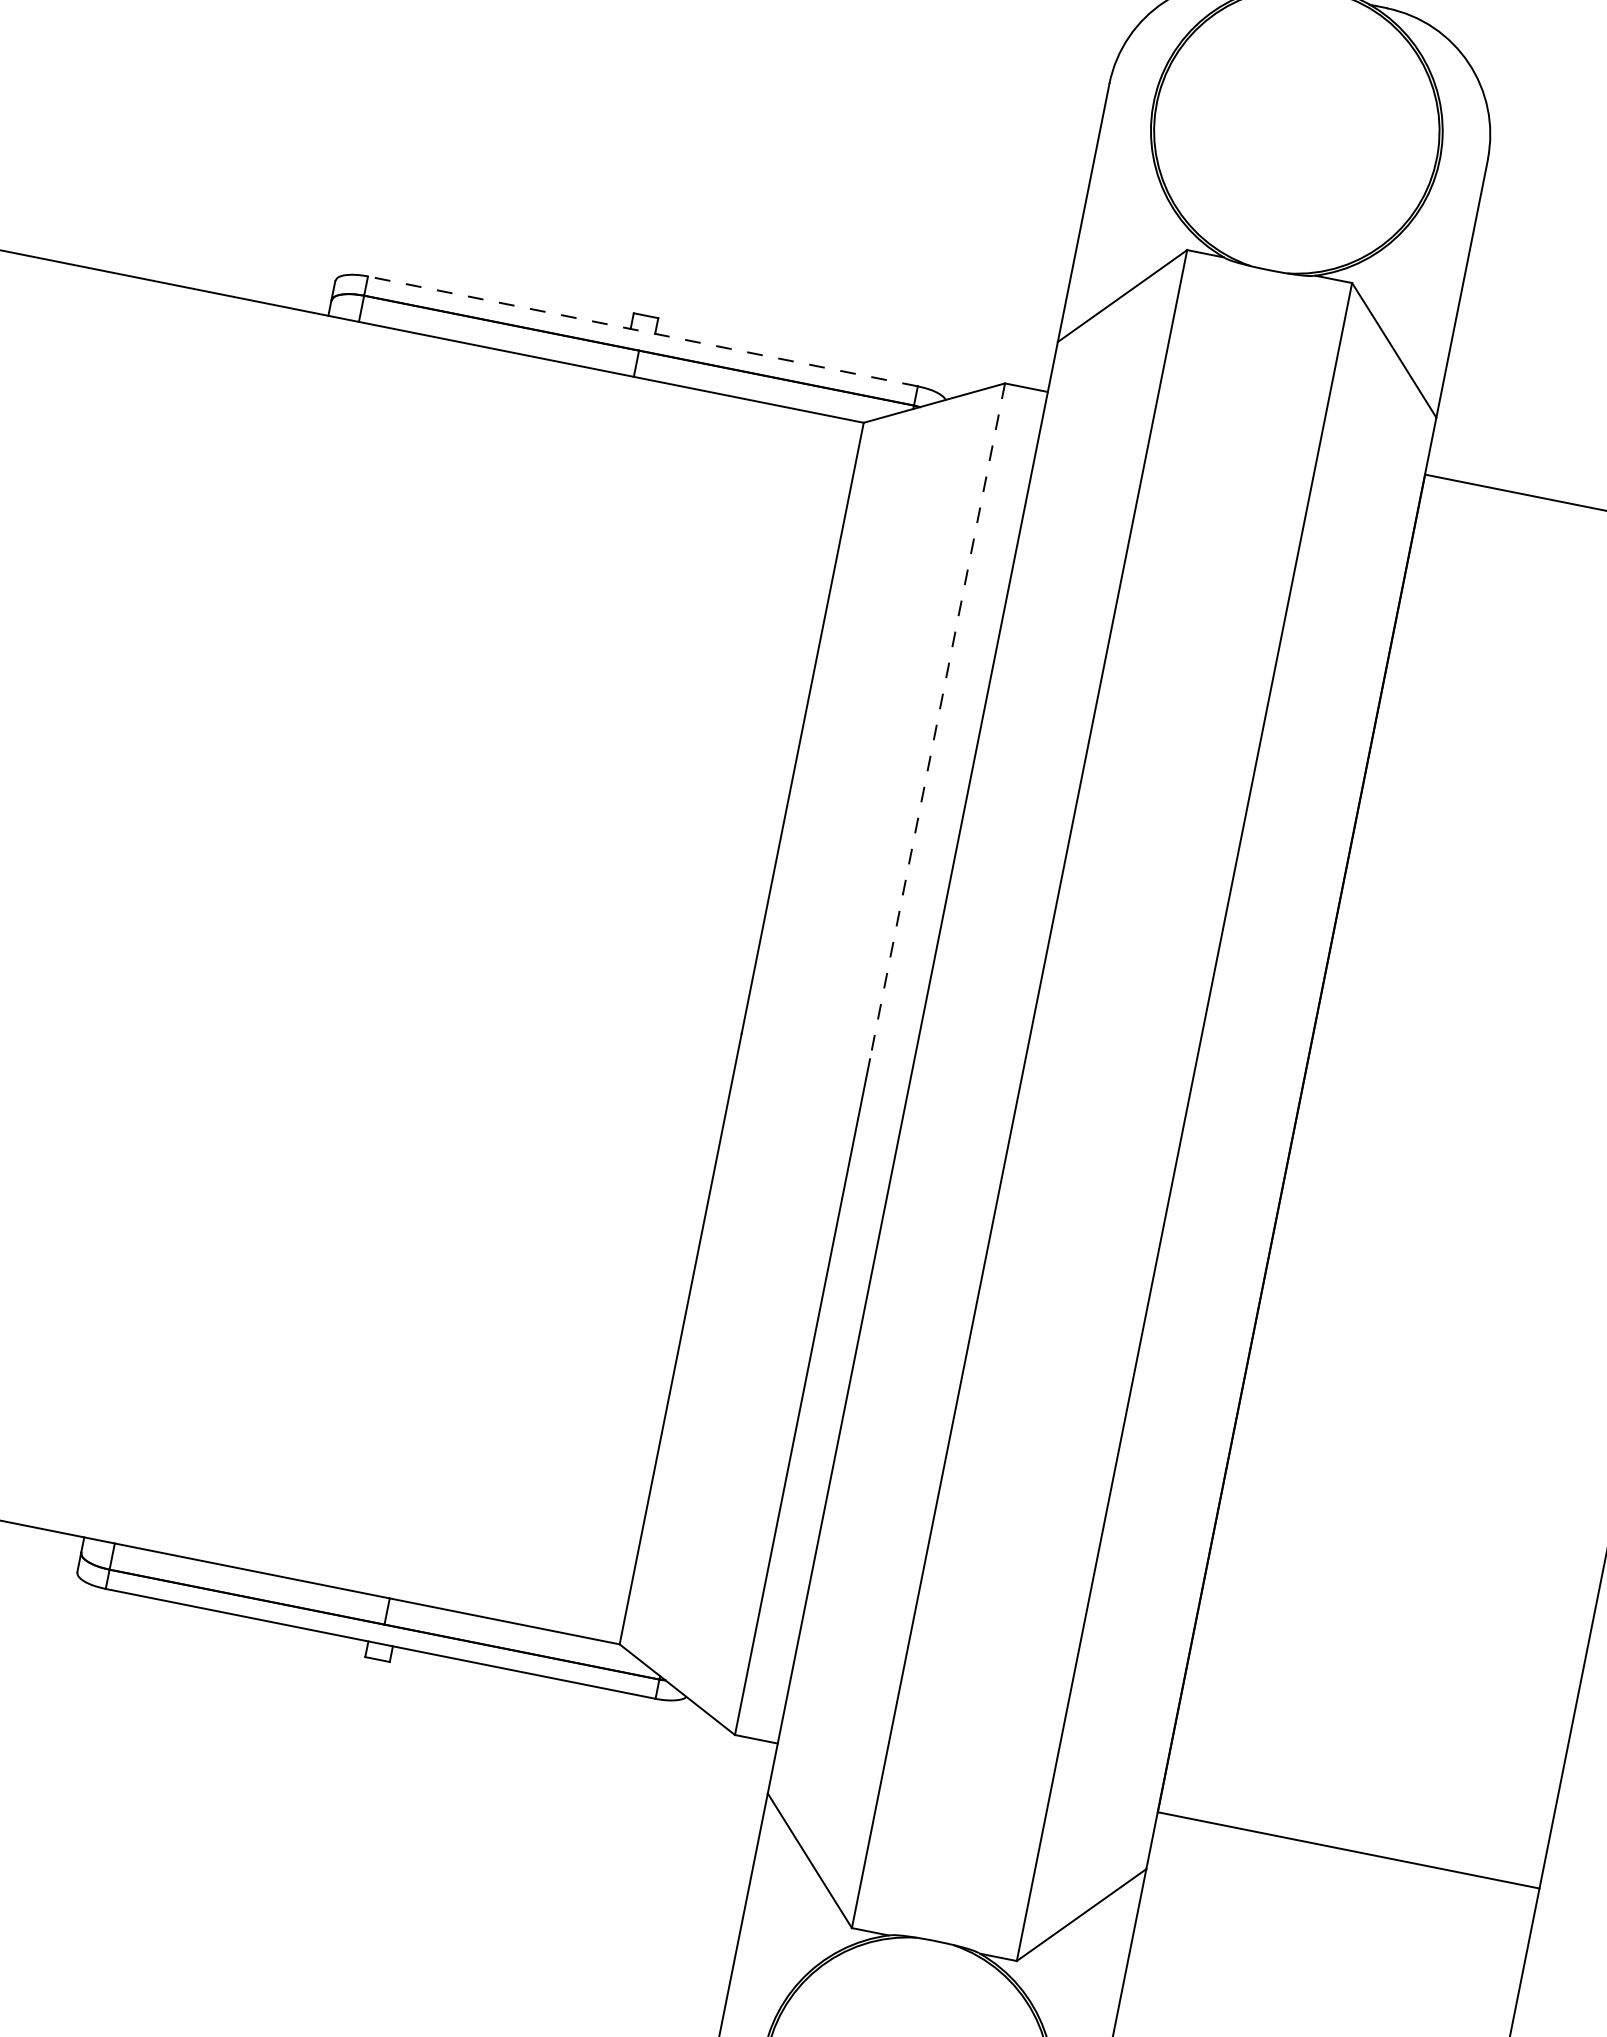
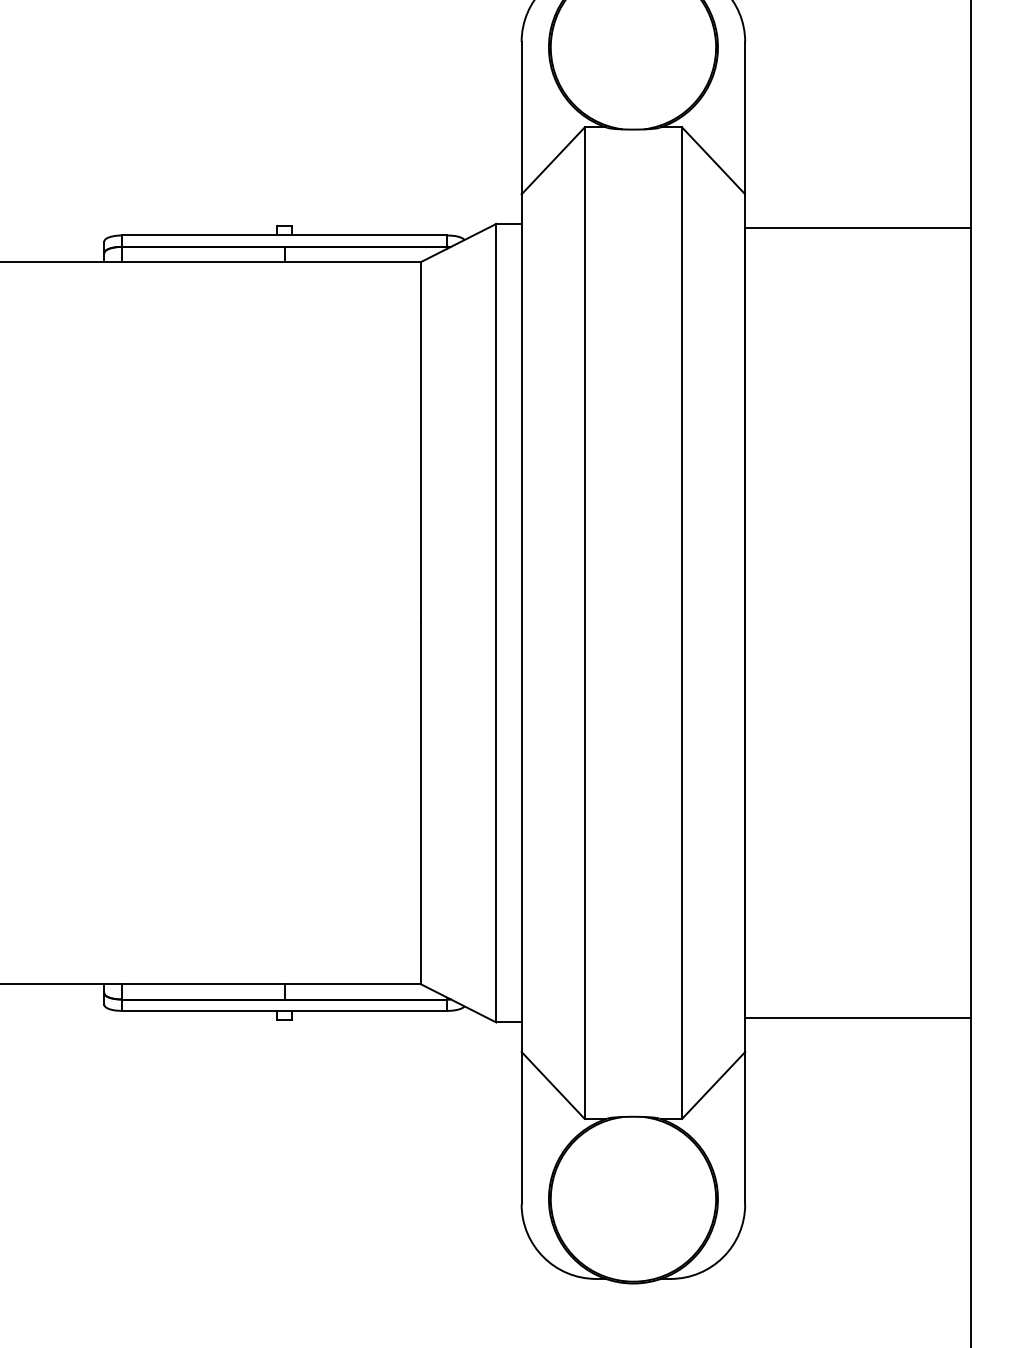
line: (642, 331) -> (284, 235), dashed -> solid
line: (937, 721) -> (496, 423), dashed -> solid

